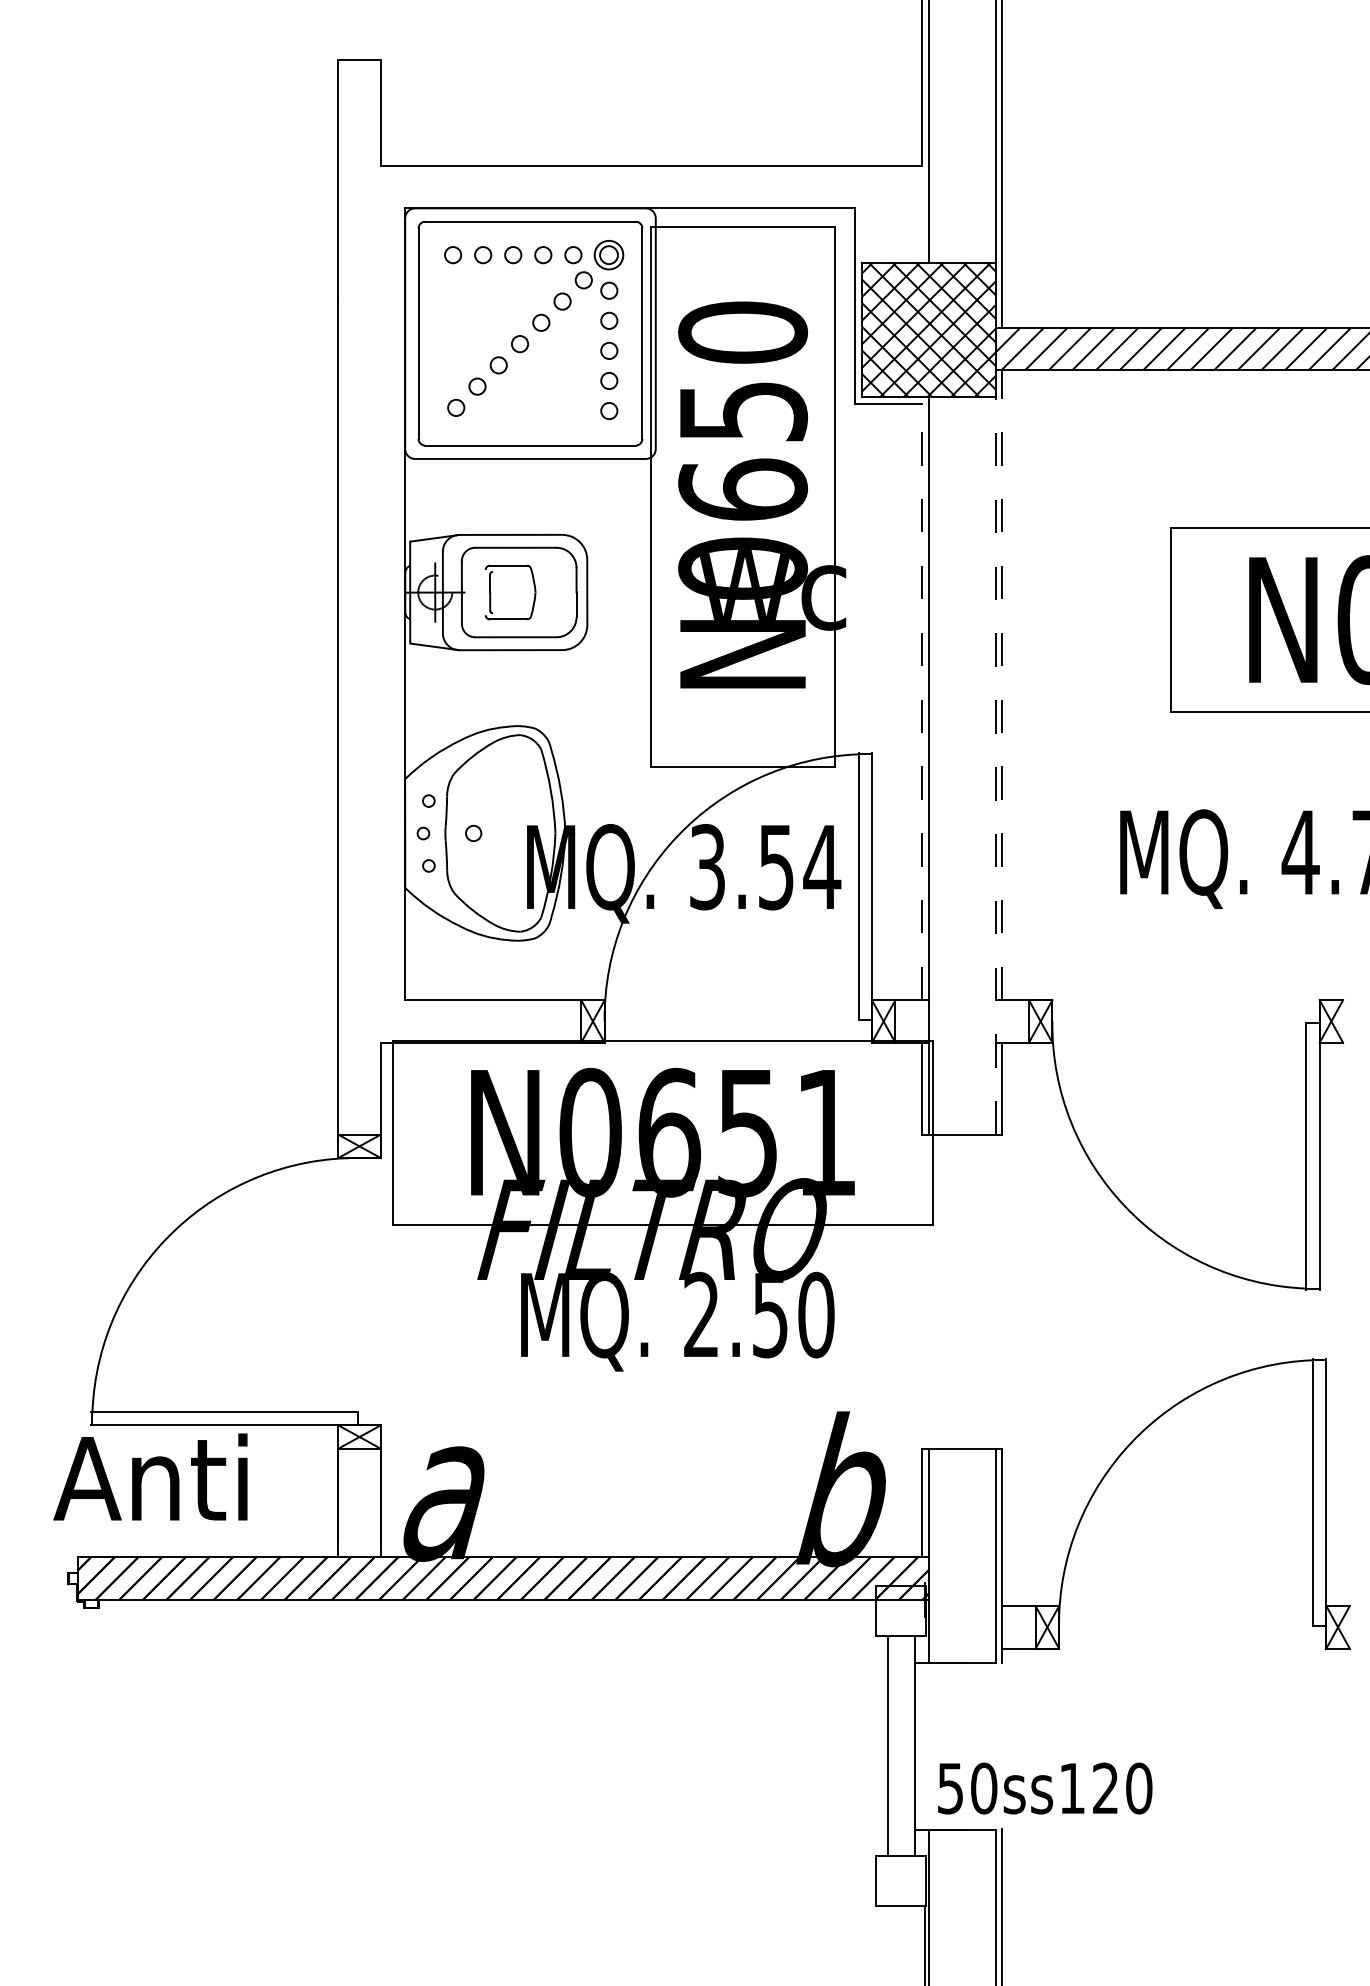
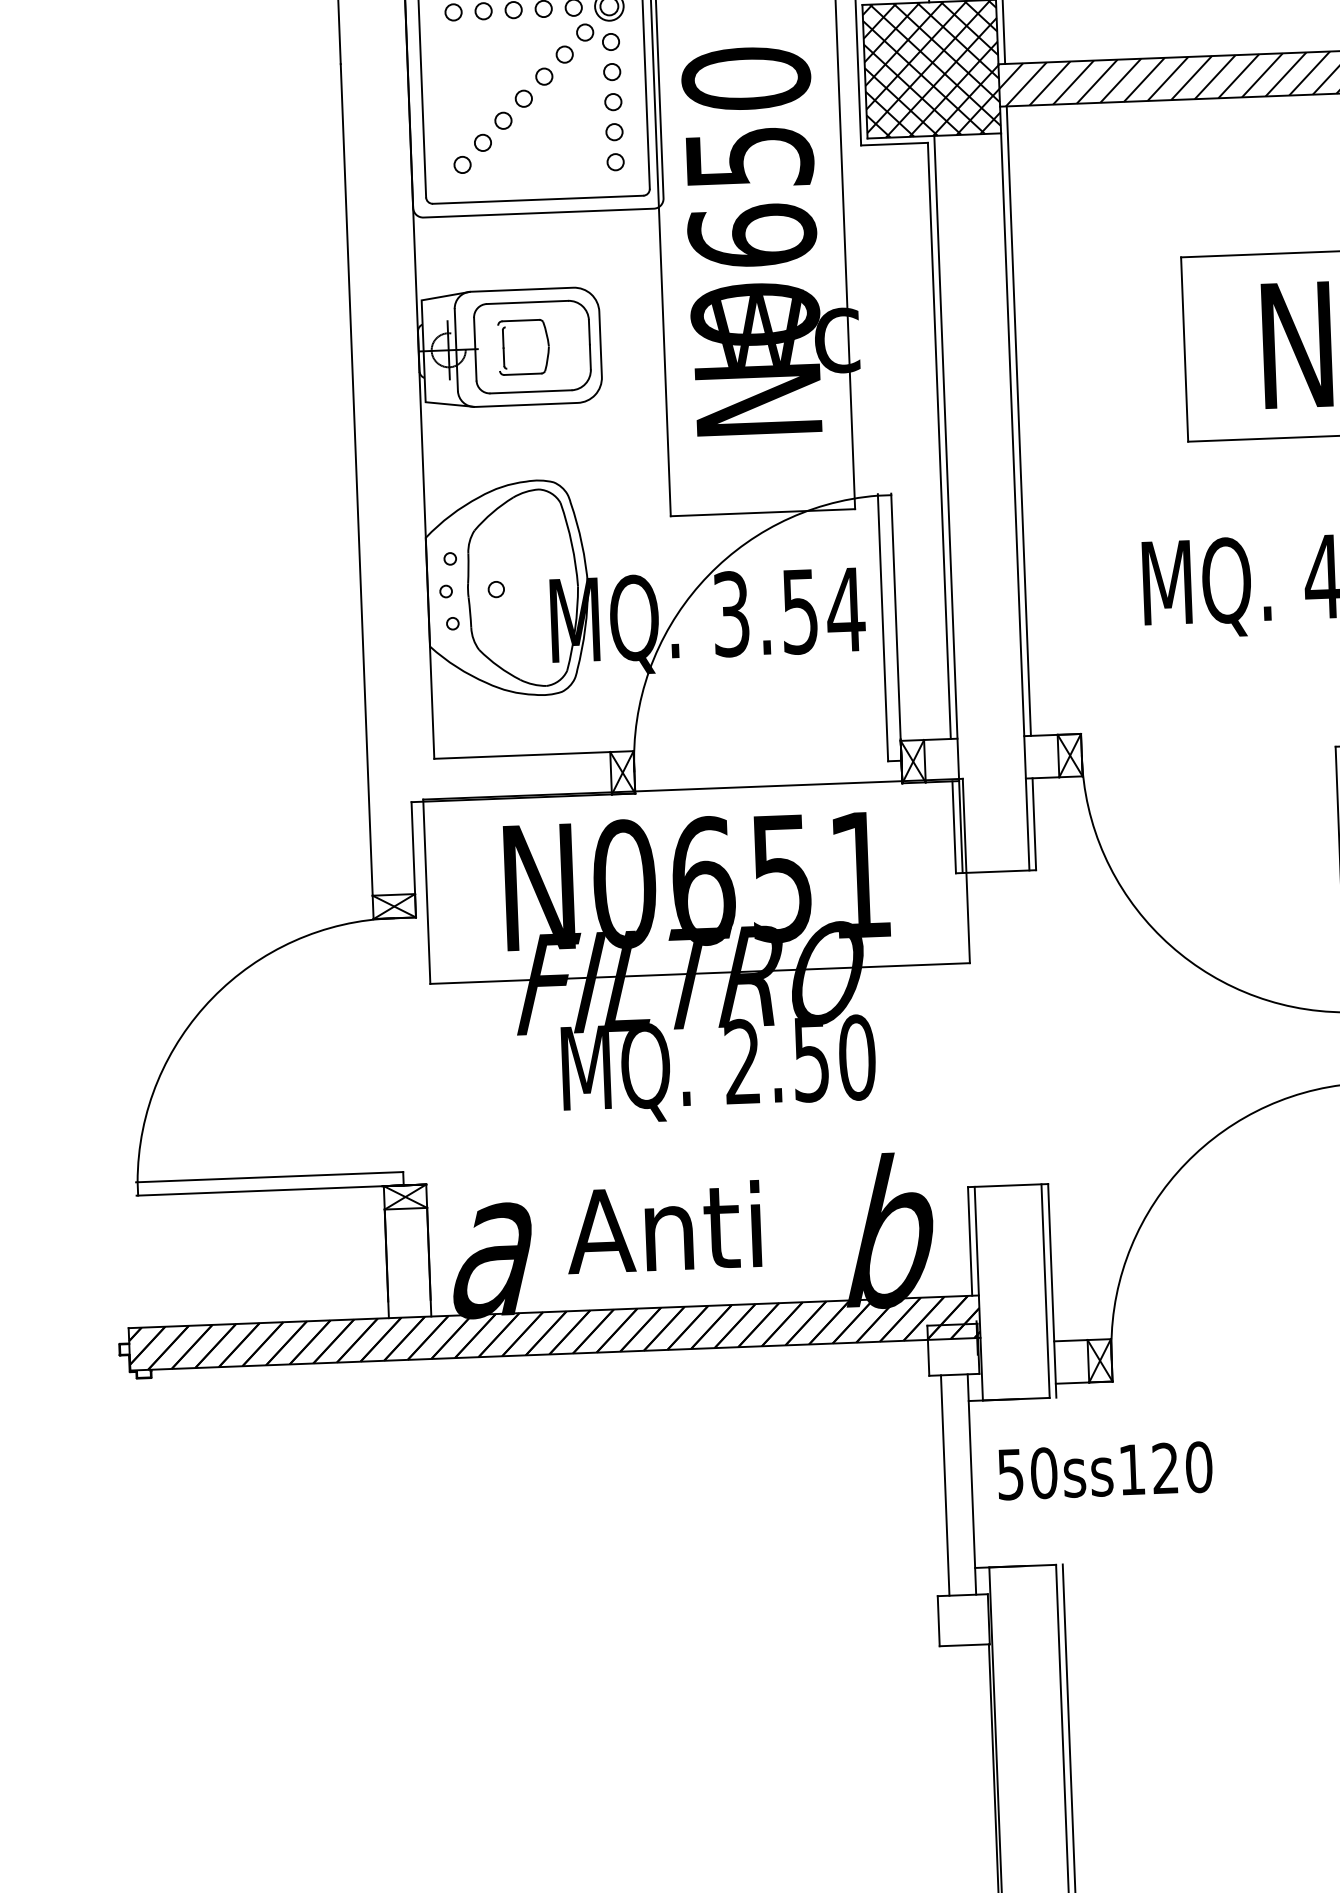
line: (1002, 685) -> (1019, 421), dashed -> solid
line: (922, 701) -> (939, 440), dashed -> solid
line: (995, 765) -> (1015, 501), dashed -> solid
text: (150, 1476) -> (663, 1226), moved
text: (1045, 1788) -> (1105, 1470), moved

